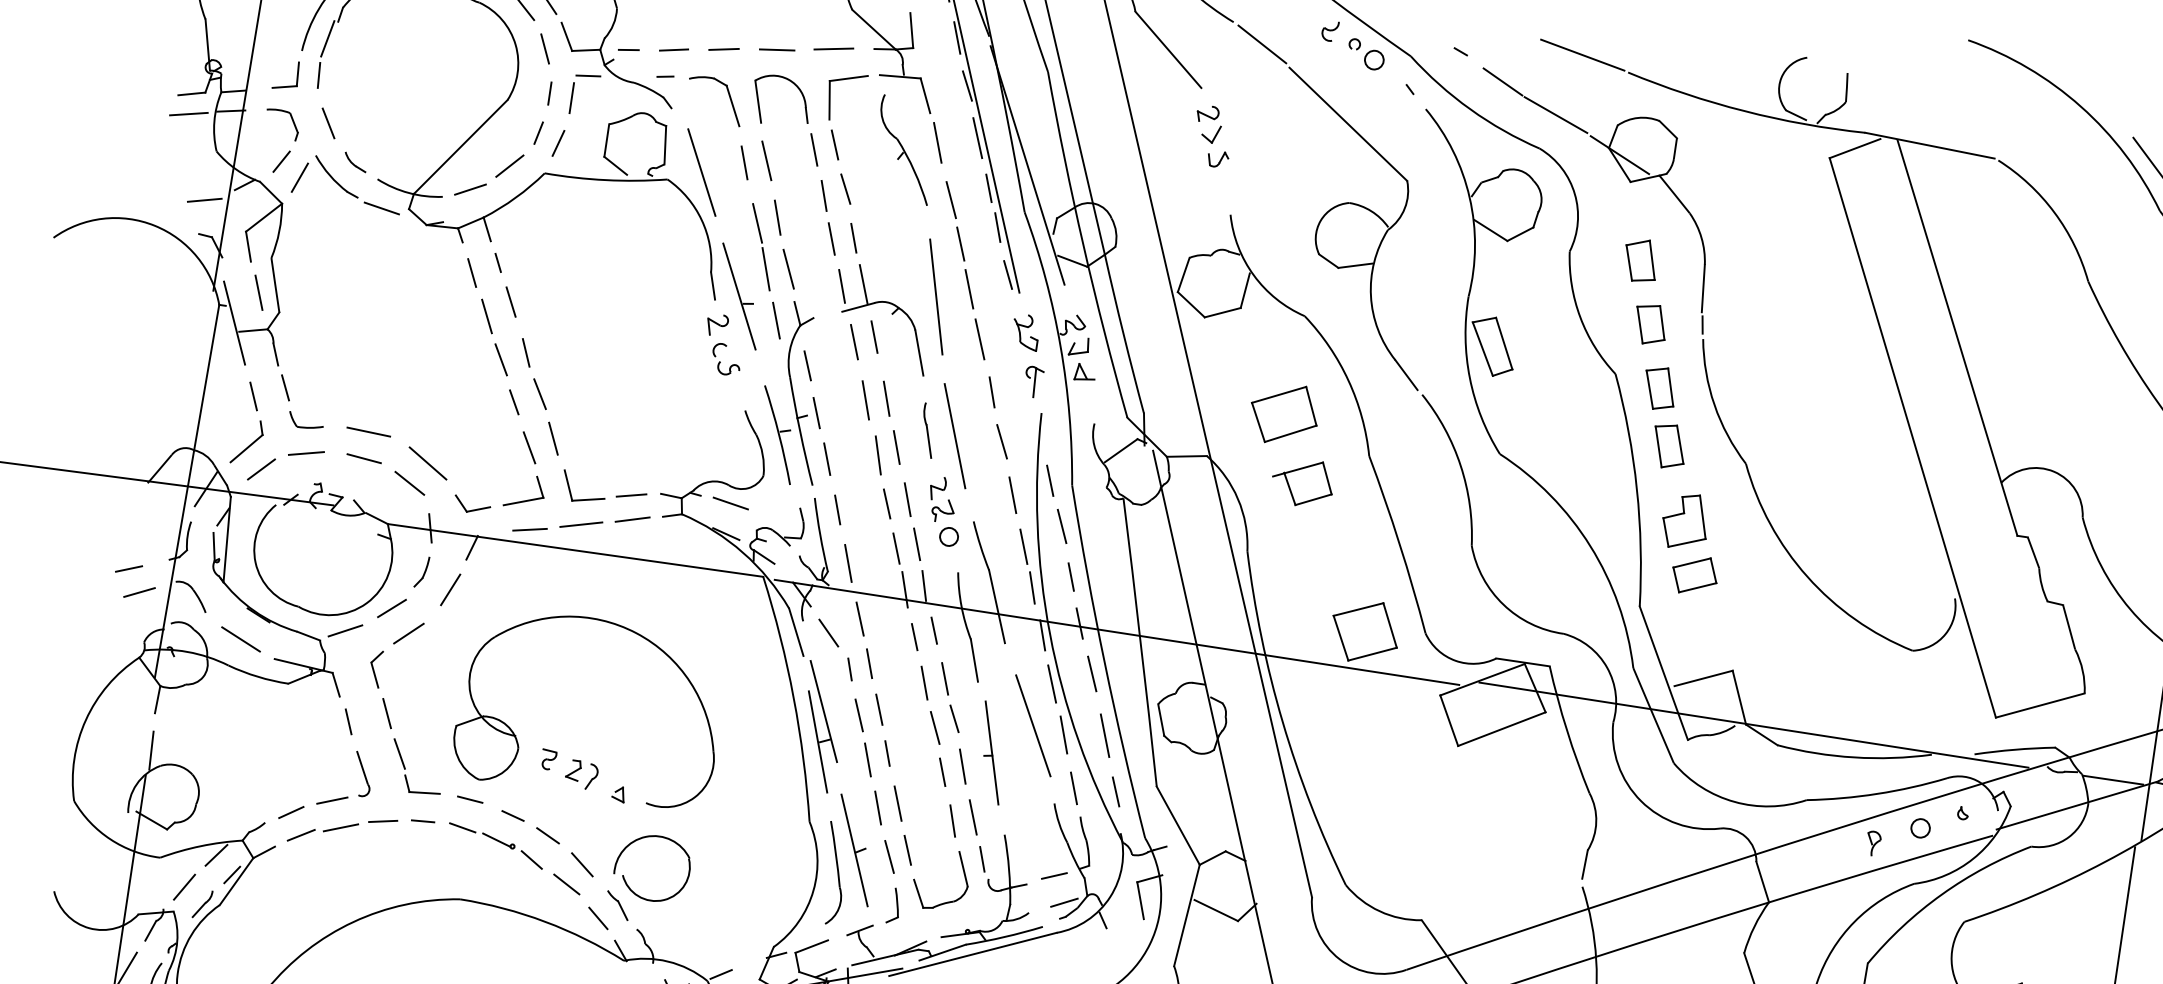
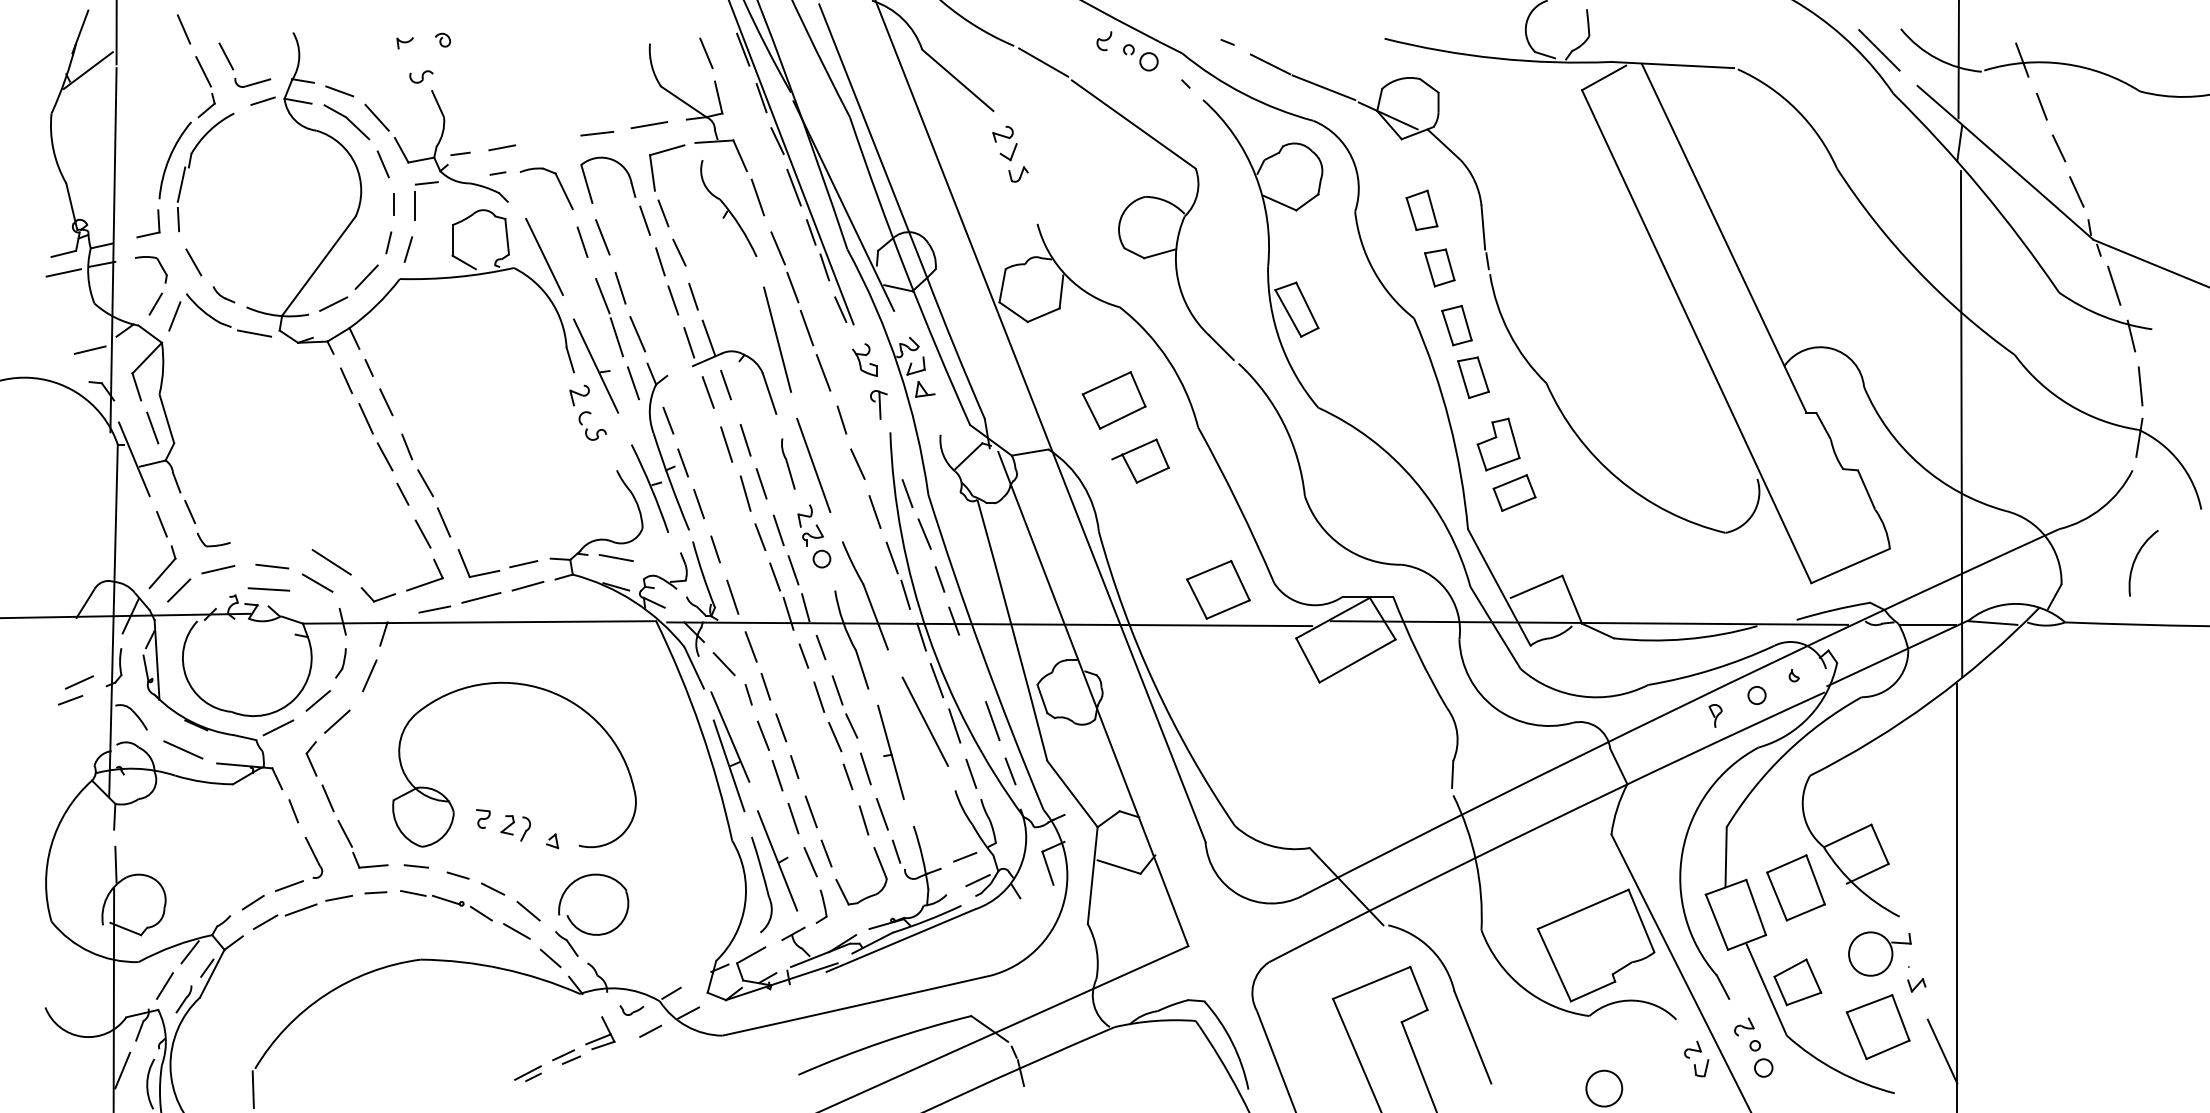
line: (723, 49) -> (547, 140), removed
line: (1581, 54) -> (1339, 28), removed
line: (368, 432) -> (268, 589), moved
line: (139, 592) -> (79, 682), moved
line: (1092, 673) -> (972, 665), removed

